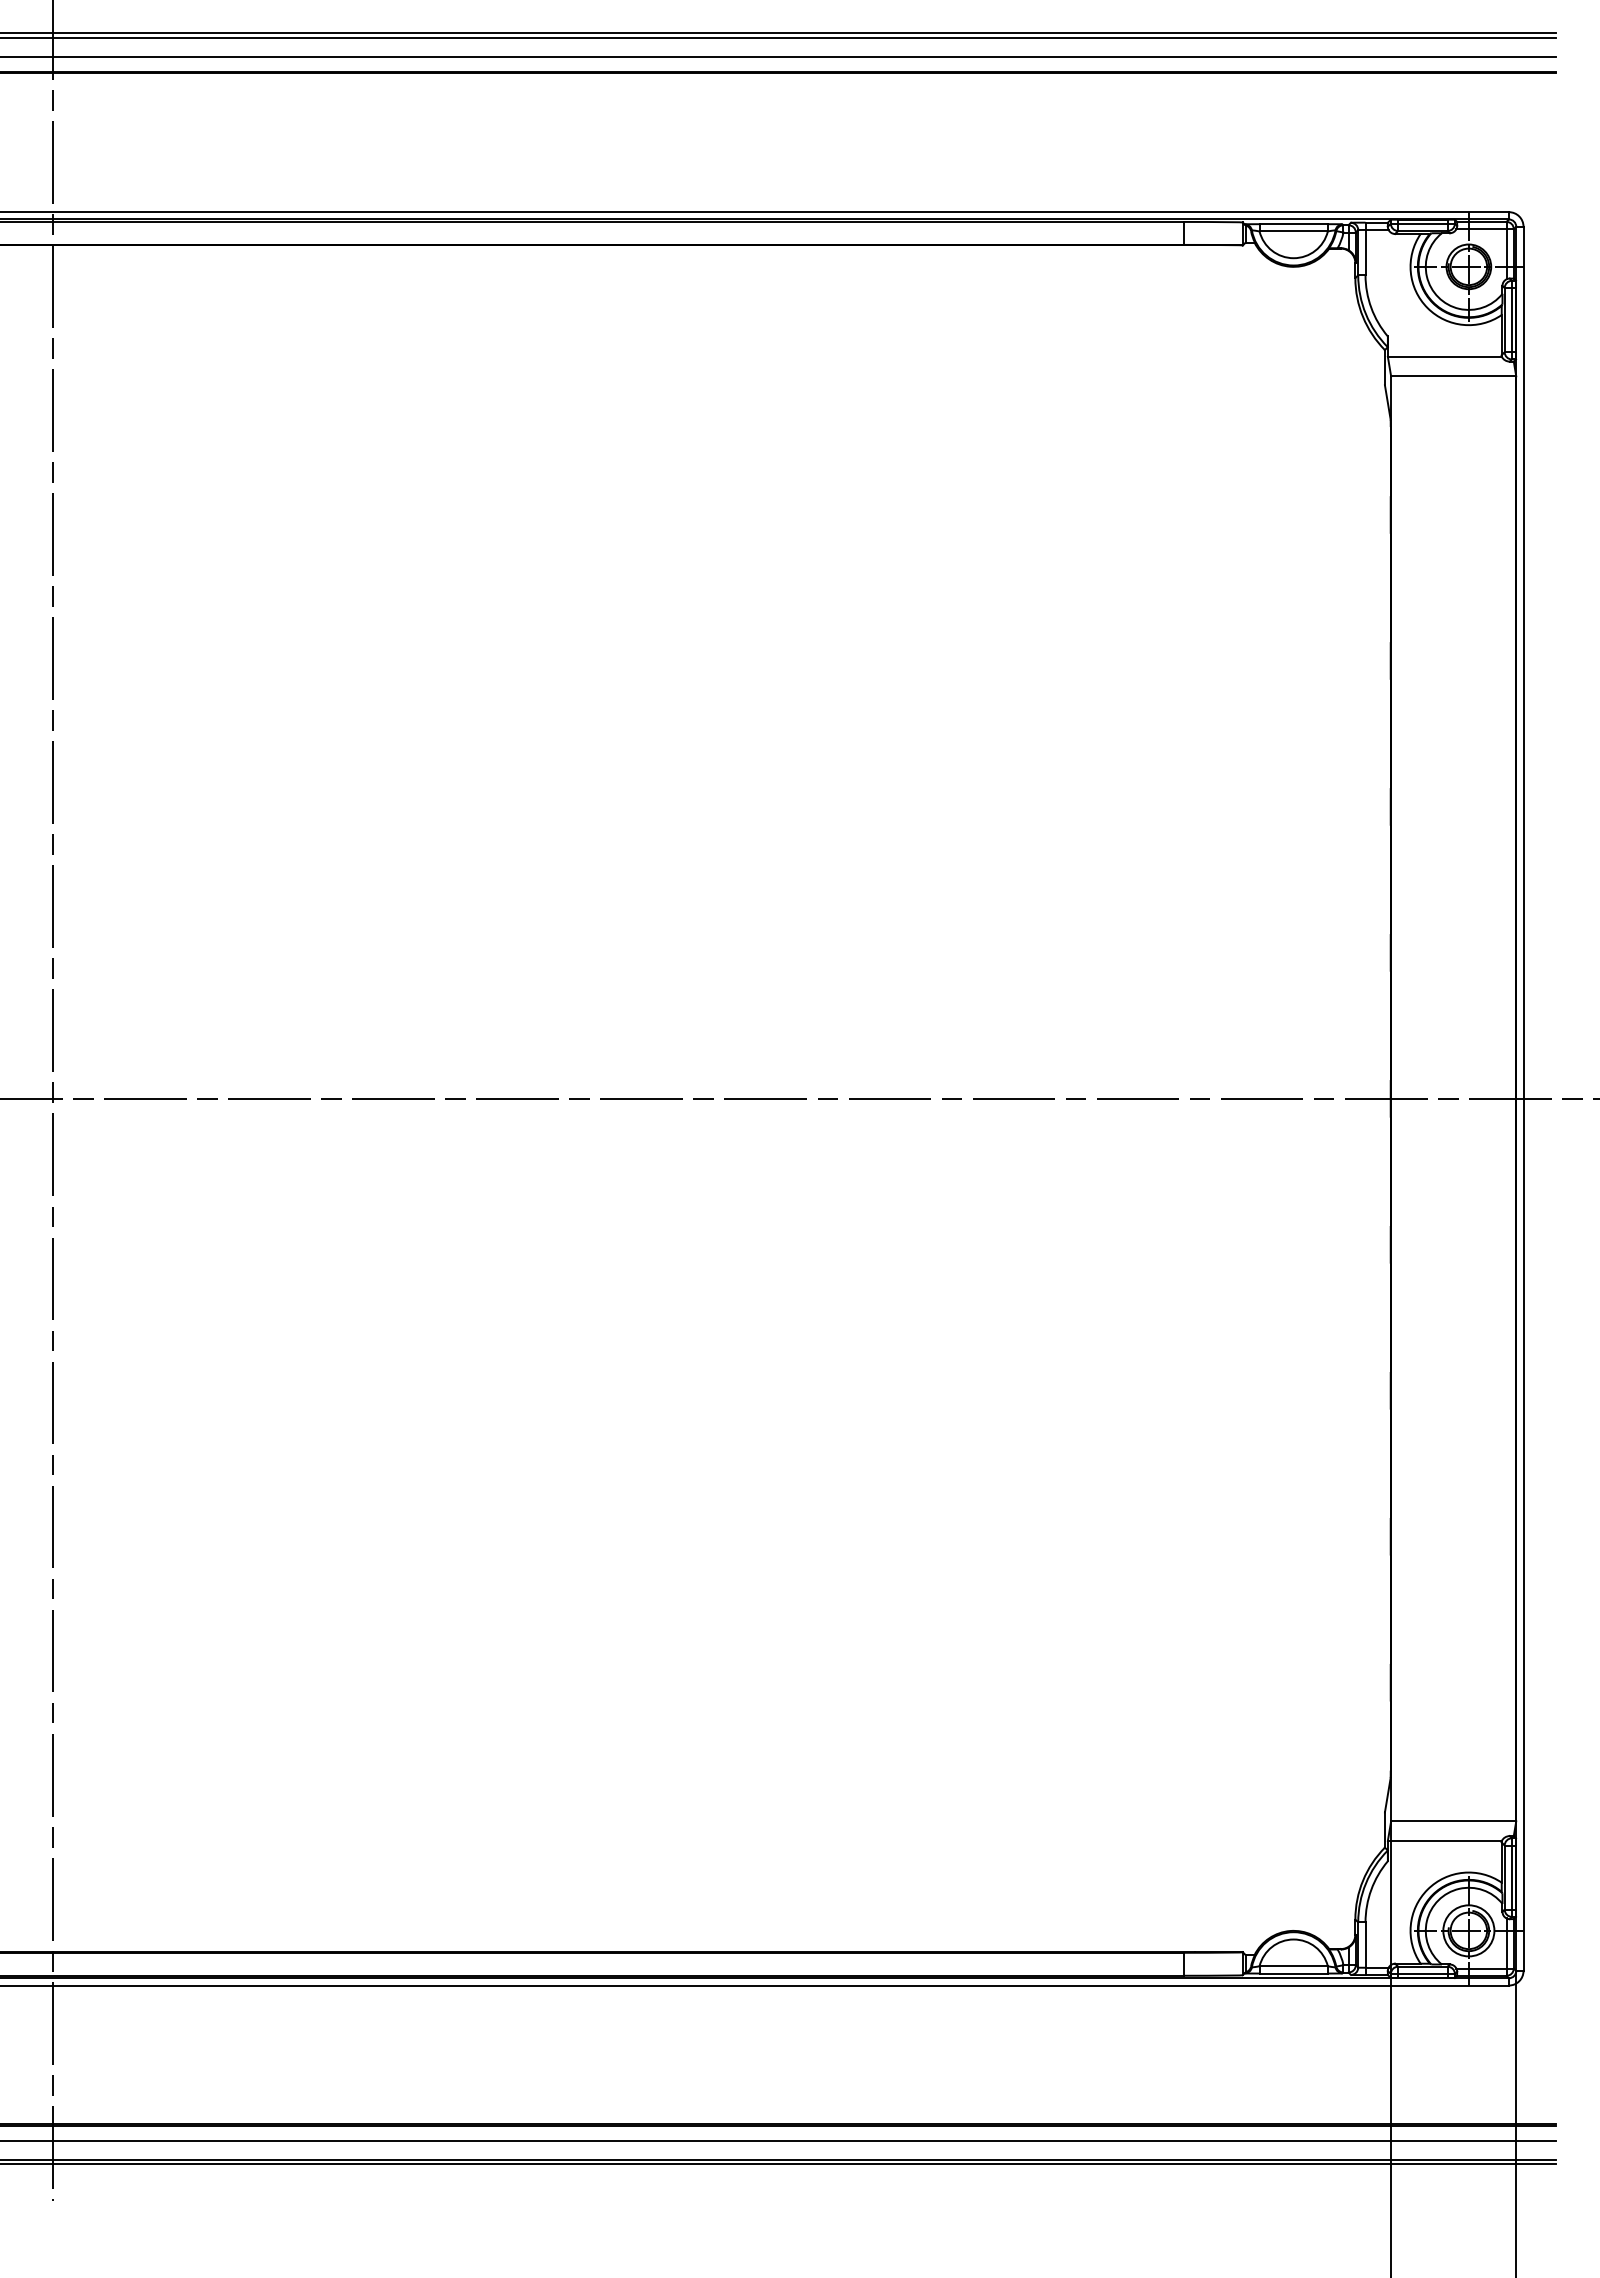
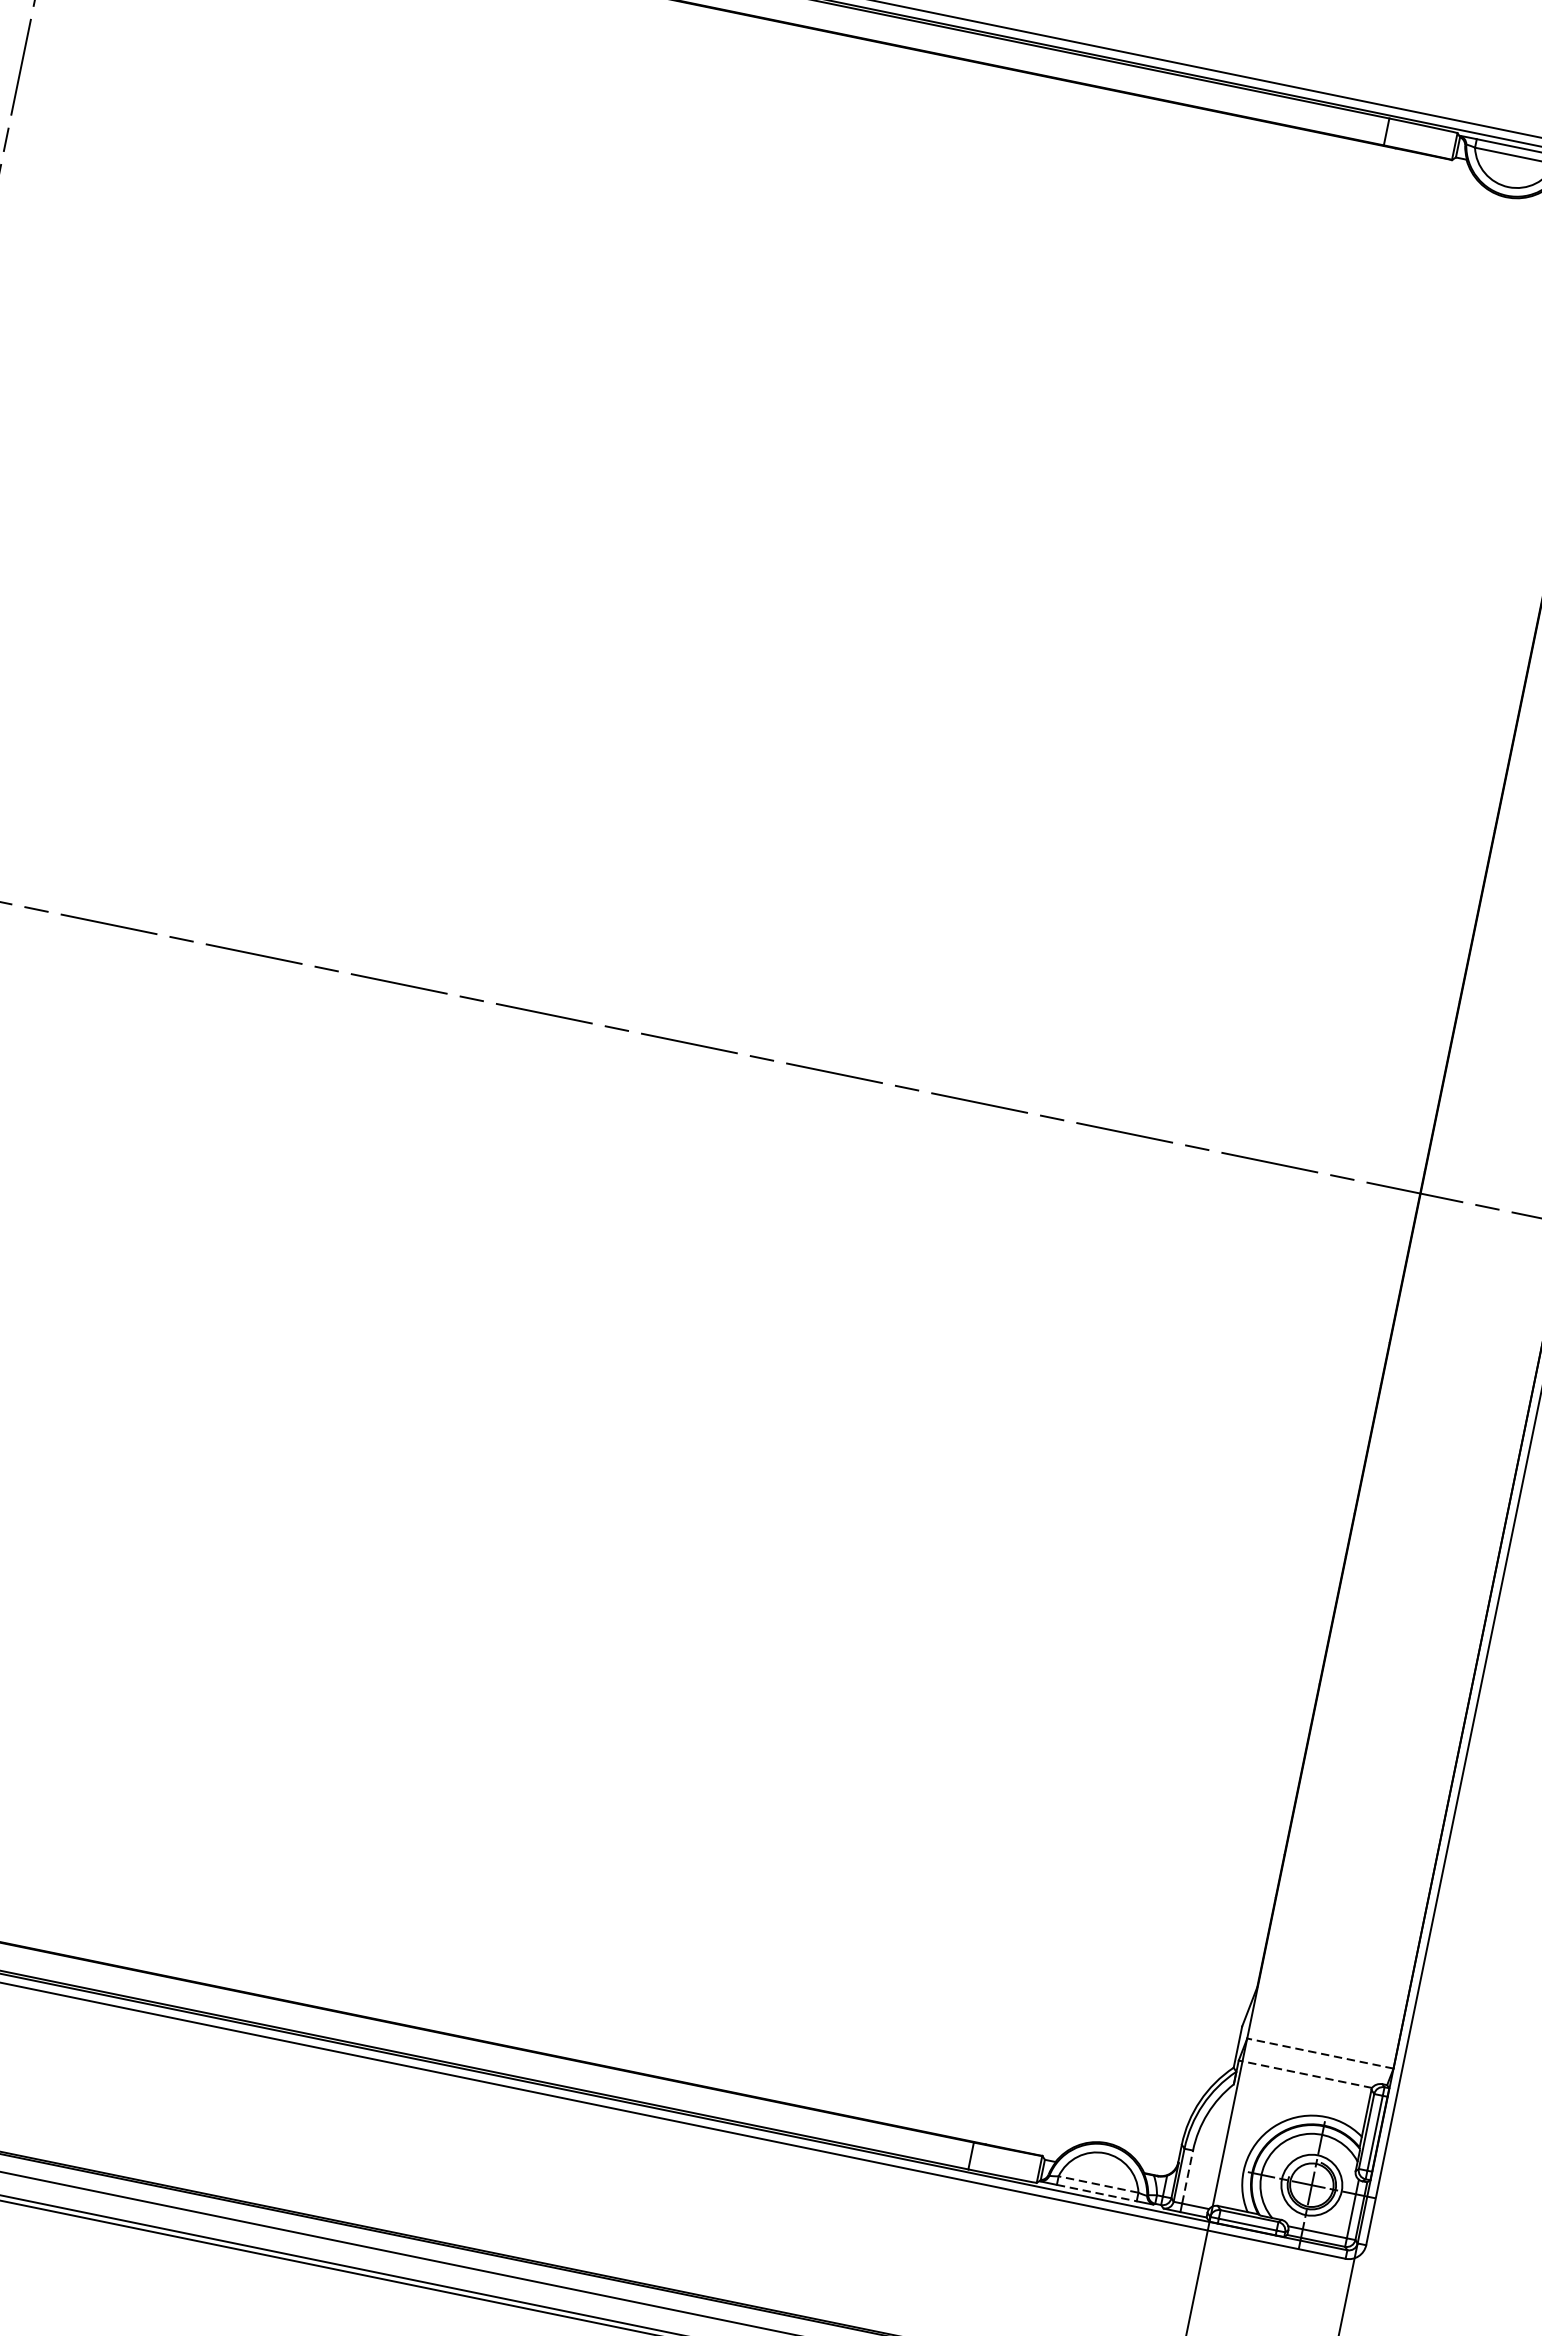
line: (1453, 1821) -> (1320, 2053), solid -> dashed
line: (1444, 1840) -> (1305, 2073), solid -> dashed
line: (1365, 1945) -> (1187, 2177), solid -> dashed
line: (1293, 1966) -> (1098, 2184), solid -> dashed
line: (1294, 1973) -> (1097, 2193), solid -> dashed

